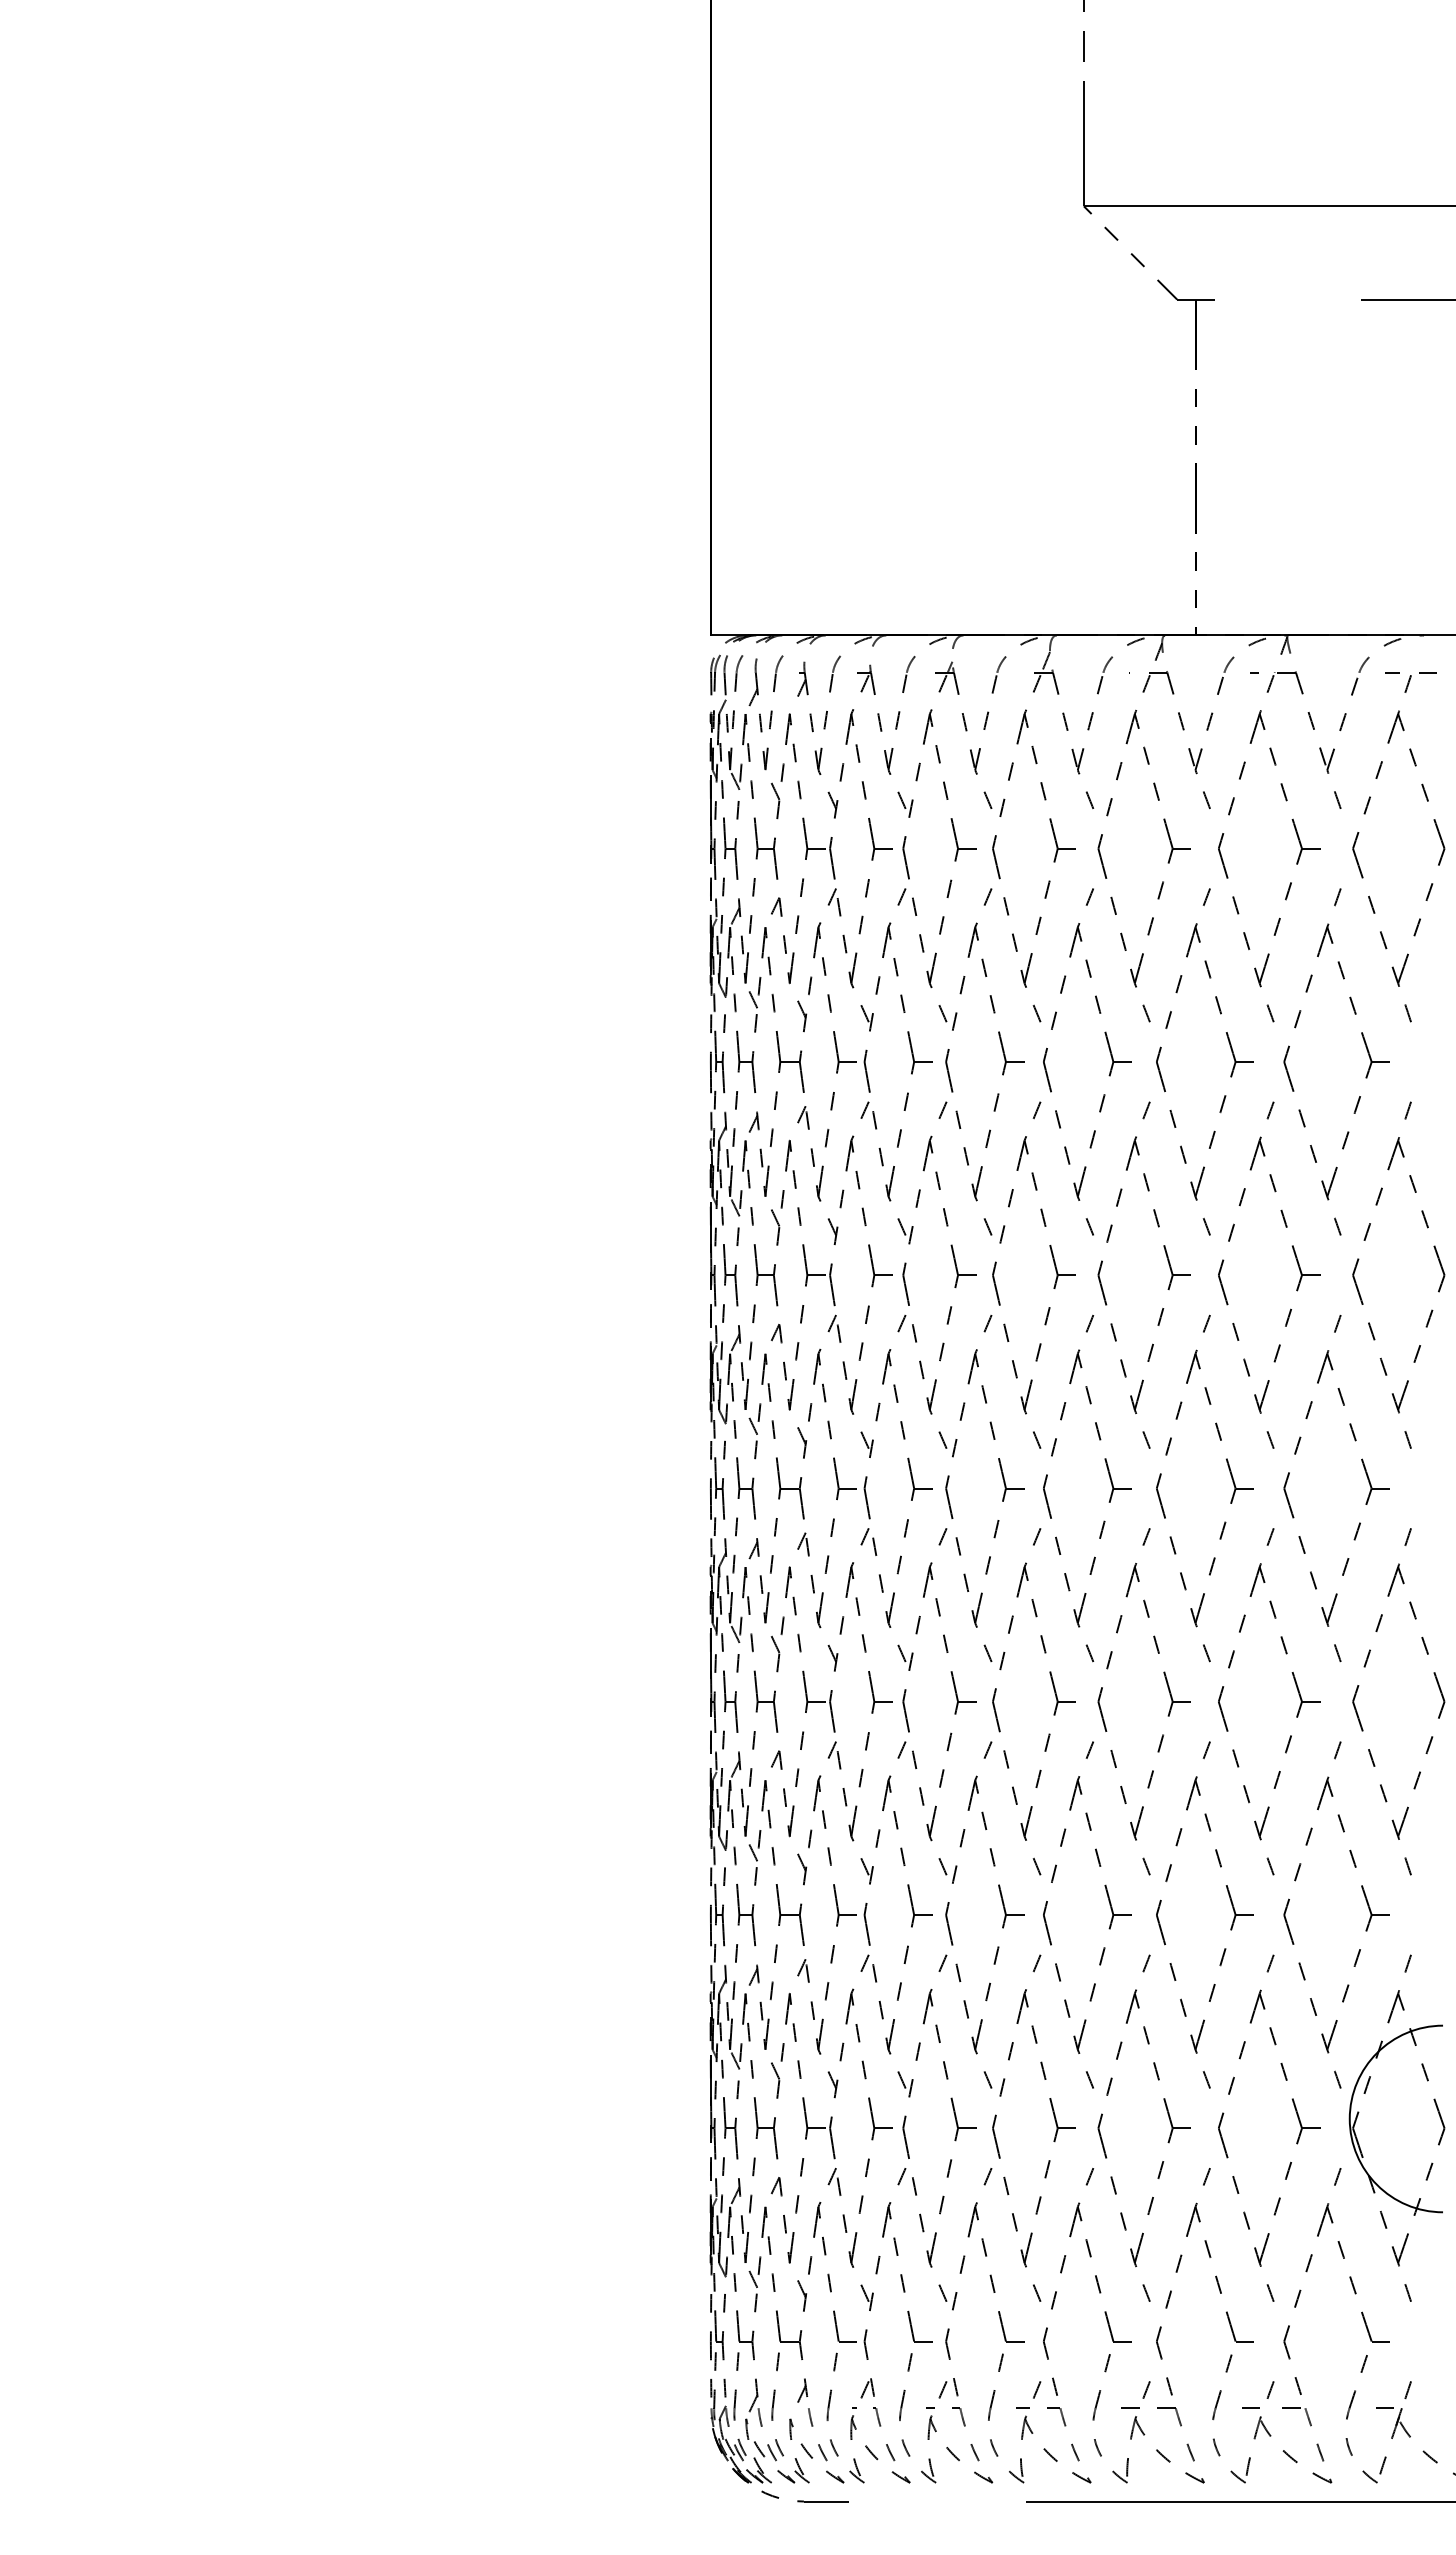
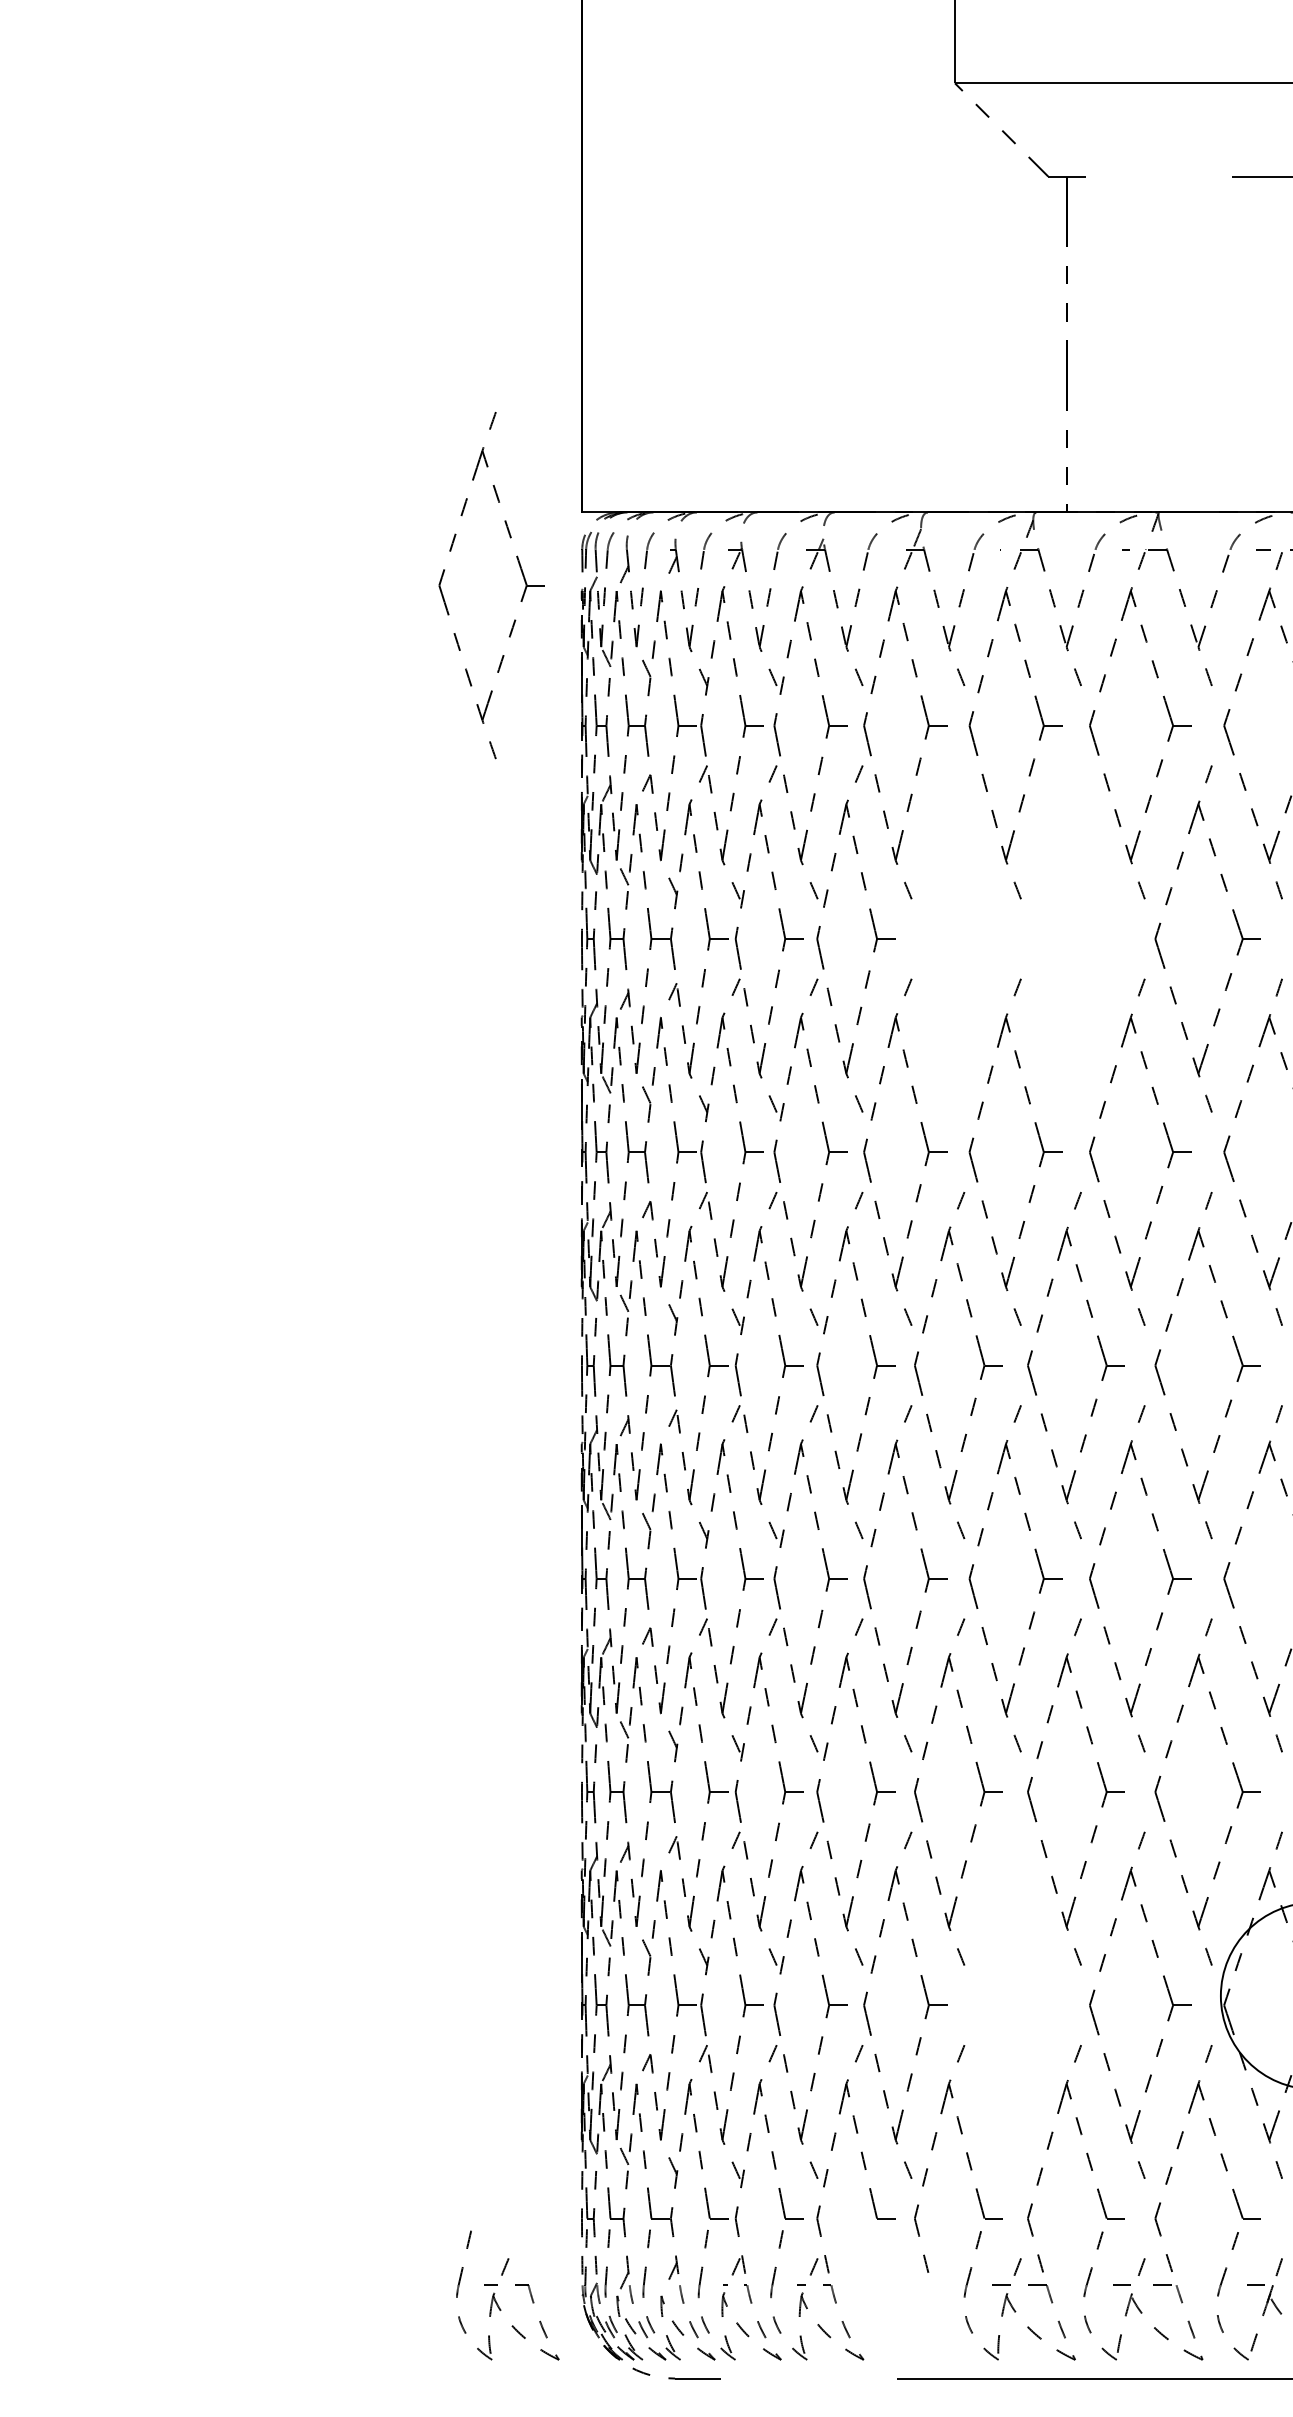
part: (651, 699) -> (522, 576), added
part: (1109, 1052) -> (980, 929), removed
part: (1231, 1052) -> (1102, 929), removed
part: (1169, 2121) -> (1040, 1998), removed
part: (1028, 2423) -> (496, 2300), moved

